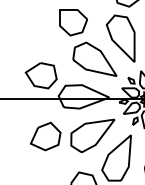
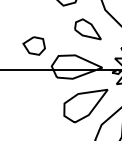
part: (94, 58) -> (87, 28), size x0.6
part: (40, 75) -> (33, 45), size x0.7
part: (45, 136) -> (38, 106), removed

